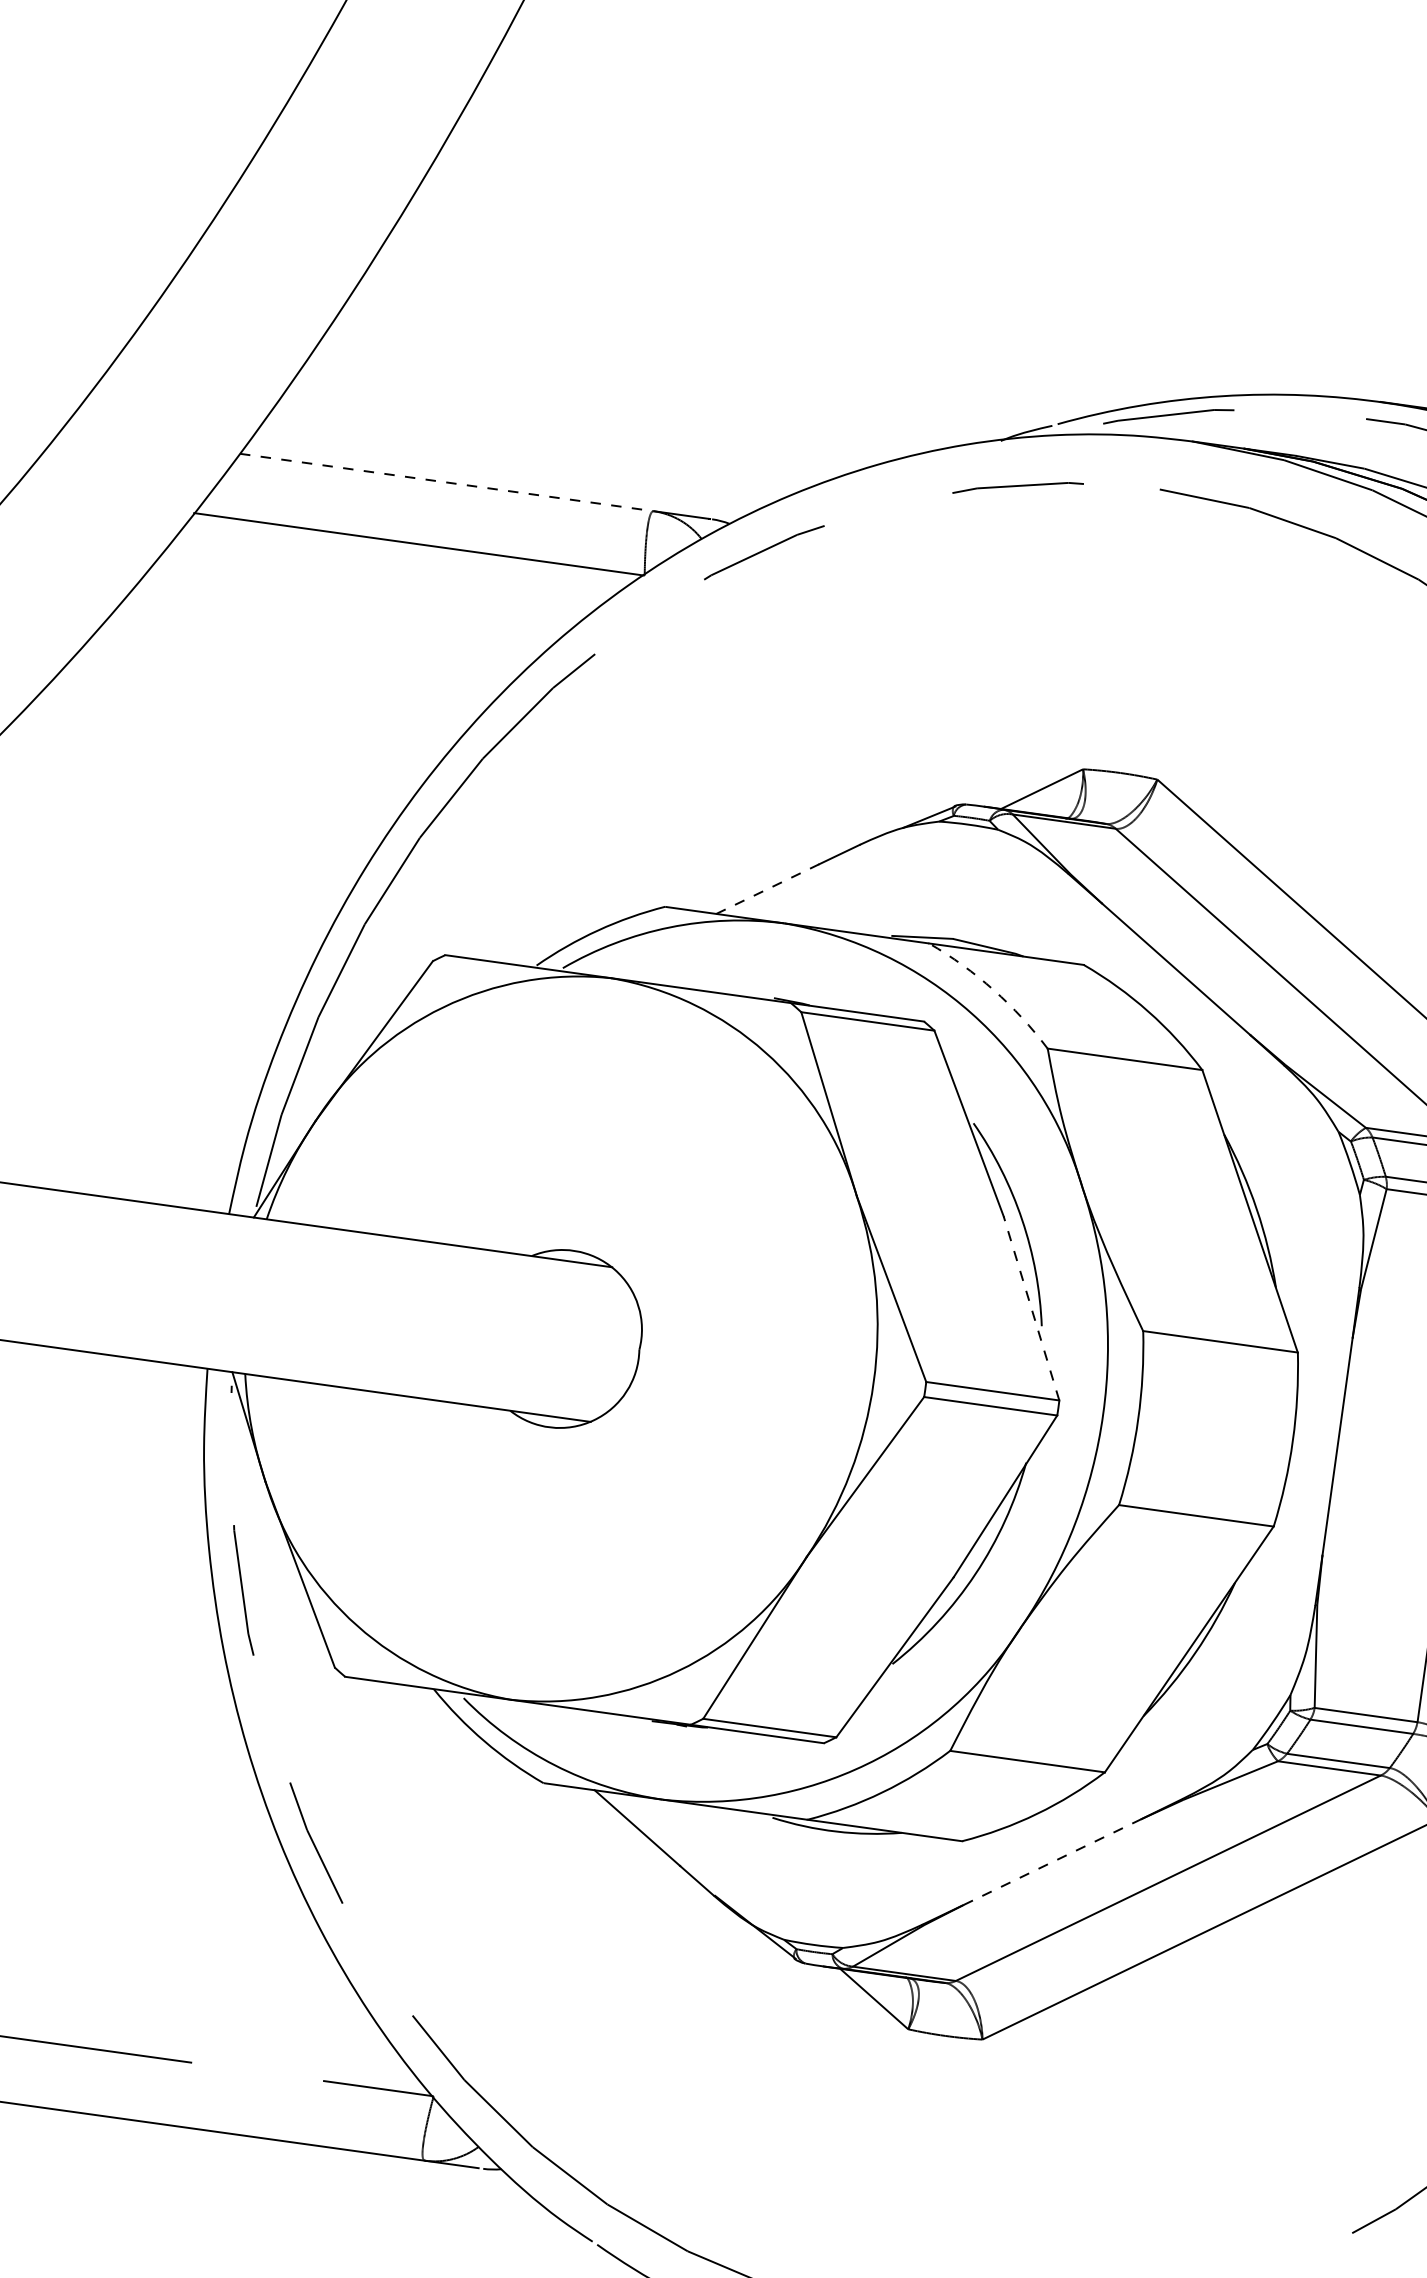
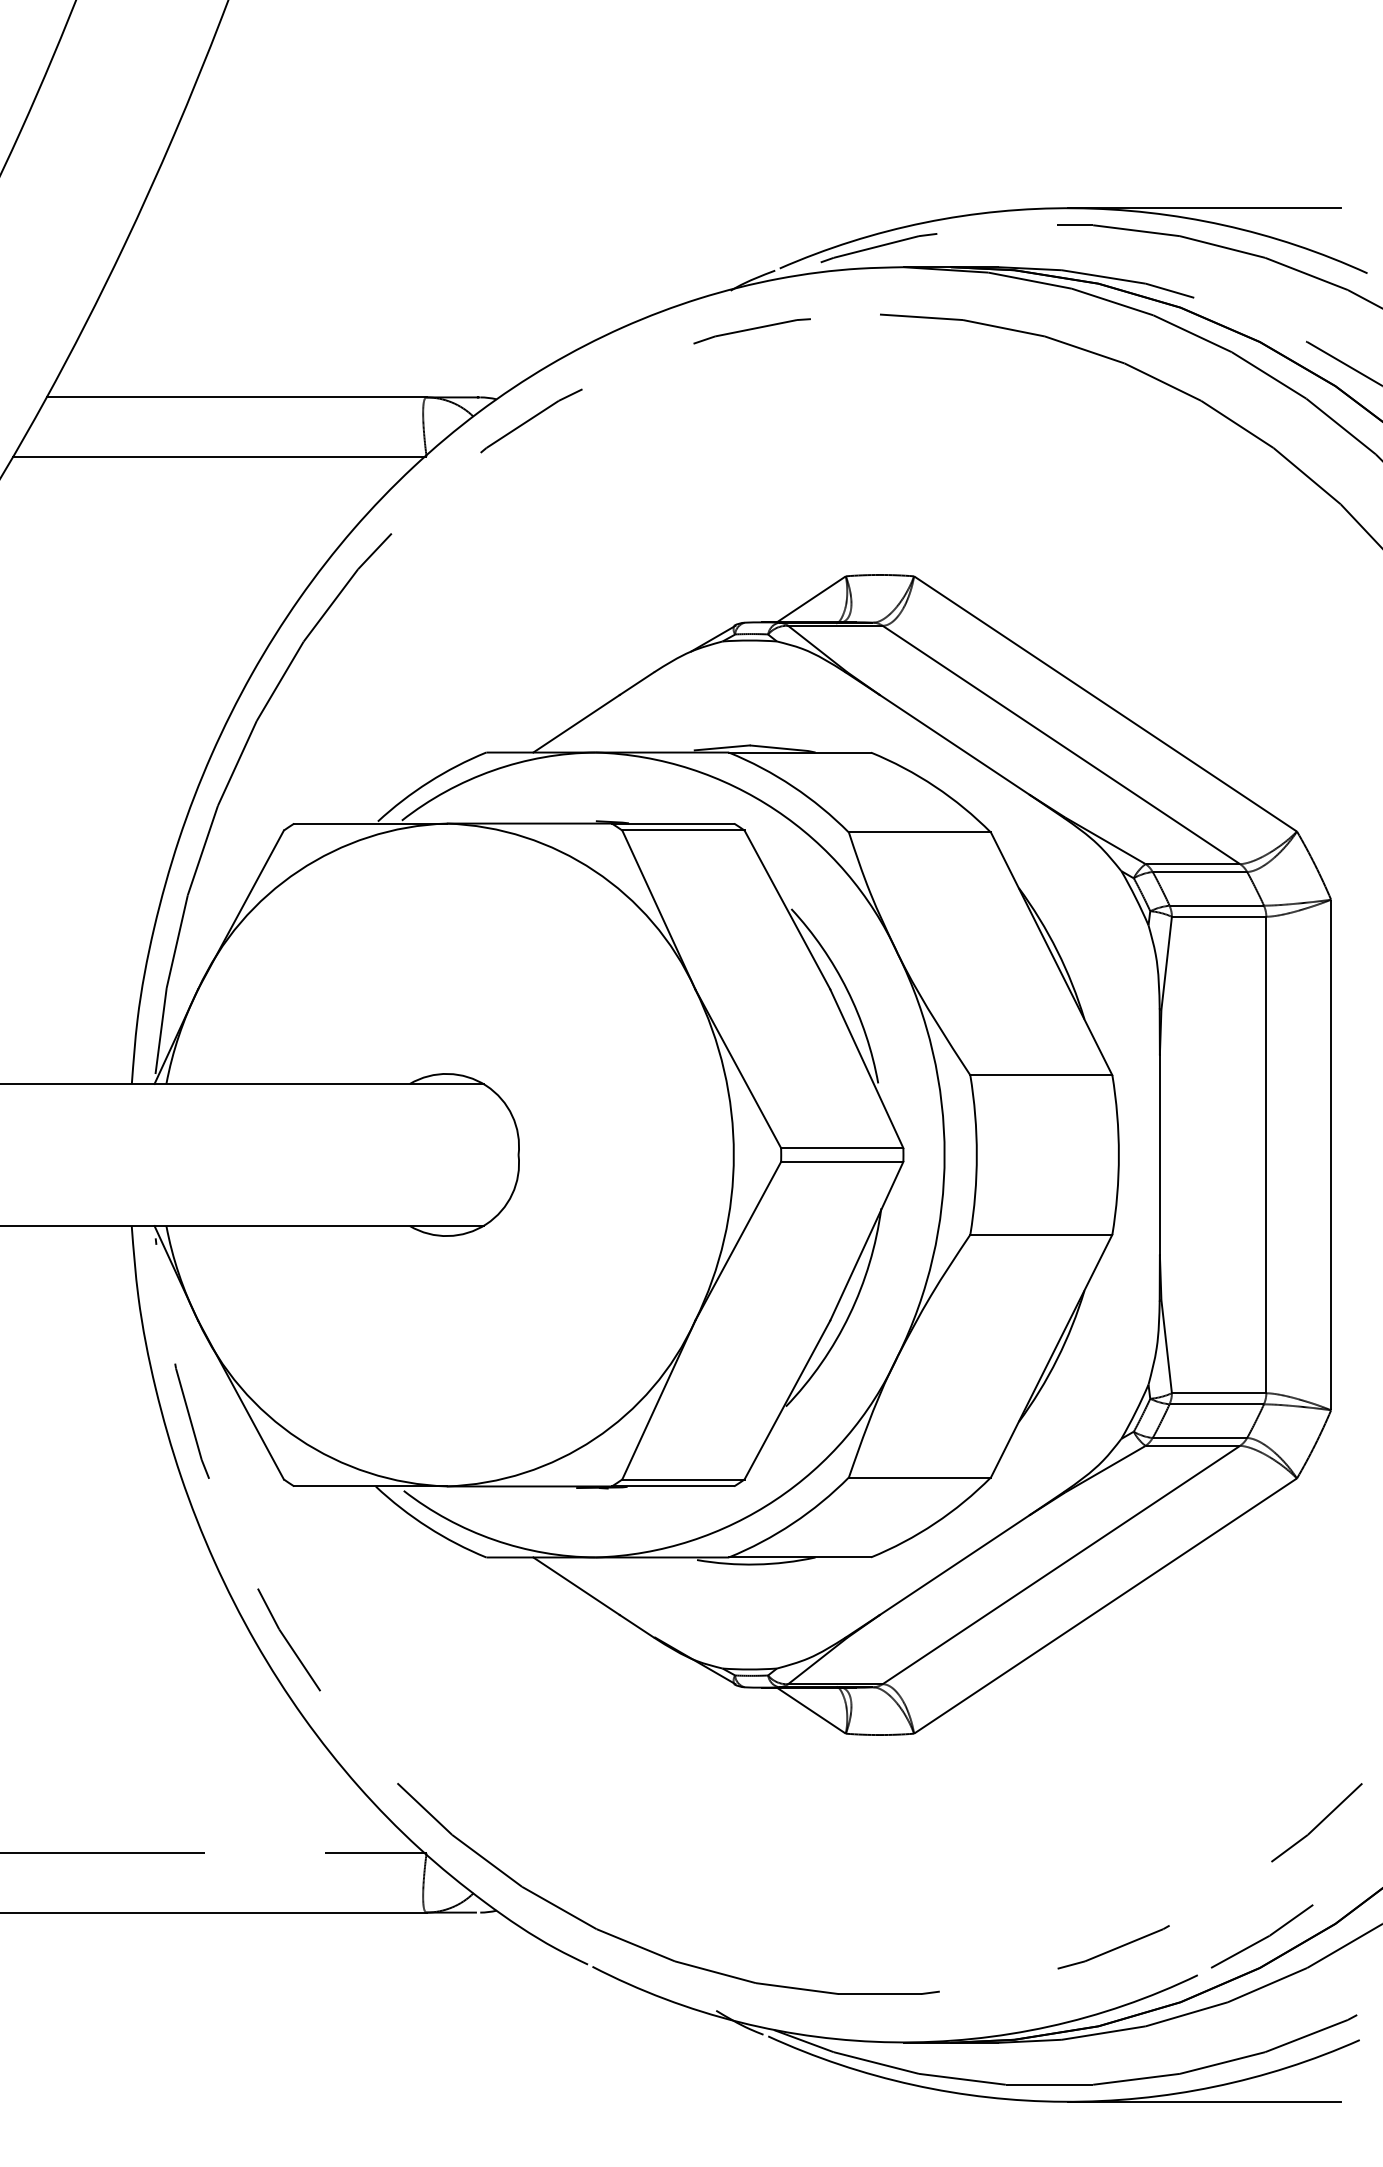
line: (446, 482) -> (236, 397), dashed -> solid
line: (767, 888) -> (576, 723), dashed -> solid
arc: (993, 990) -> (792, 786), dashed -> solid
line: (1031, 1308) -> (866, 1068), dashed -> solid
line: (1051, 1862) -> (954, 1565), dashed -> solid

